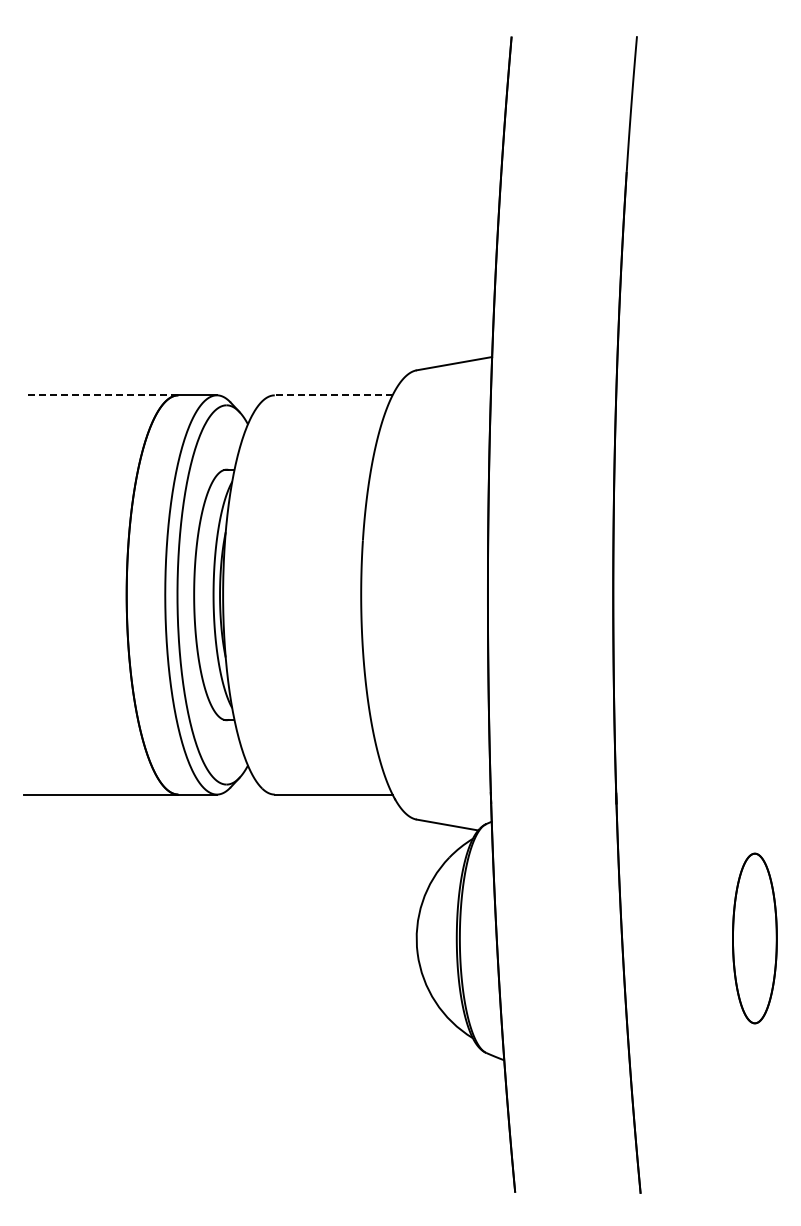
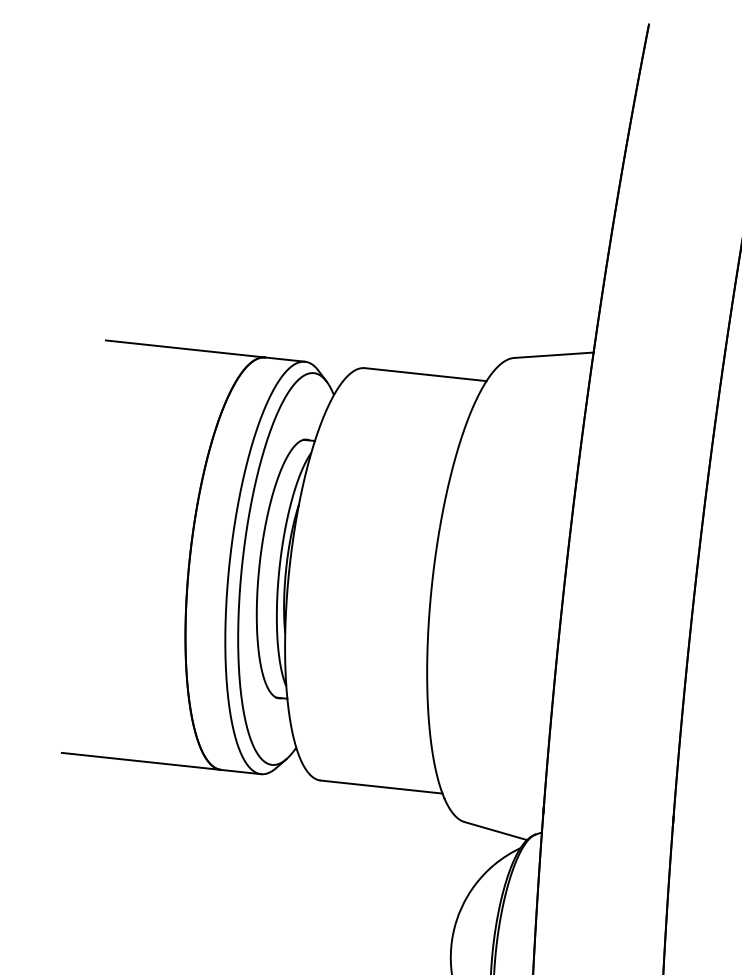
line: (100, 395) -> (184, 349), dashed -> solid
line: (333, 395) -> (425, 374), dashed -> solid

